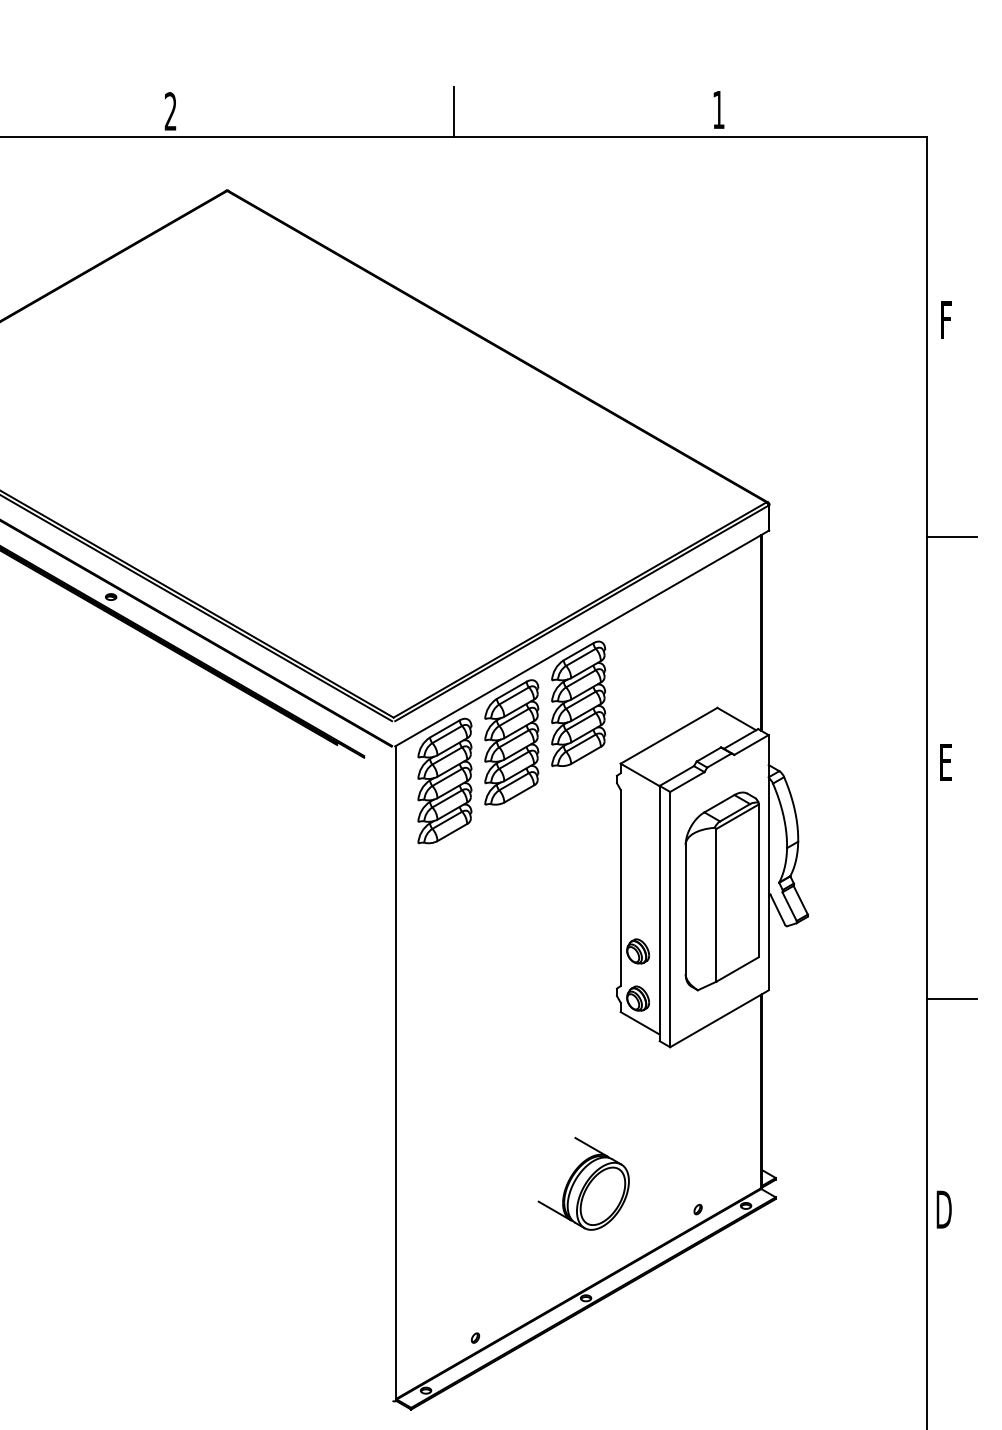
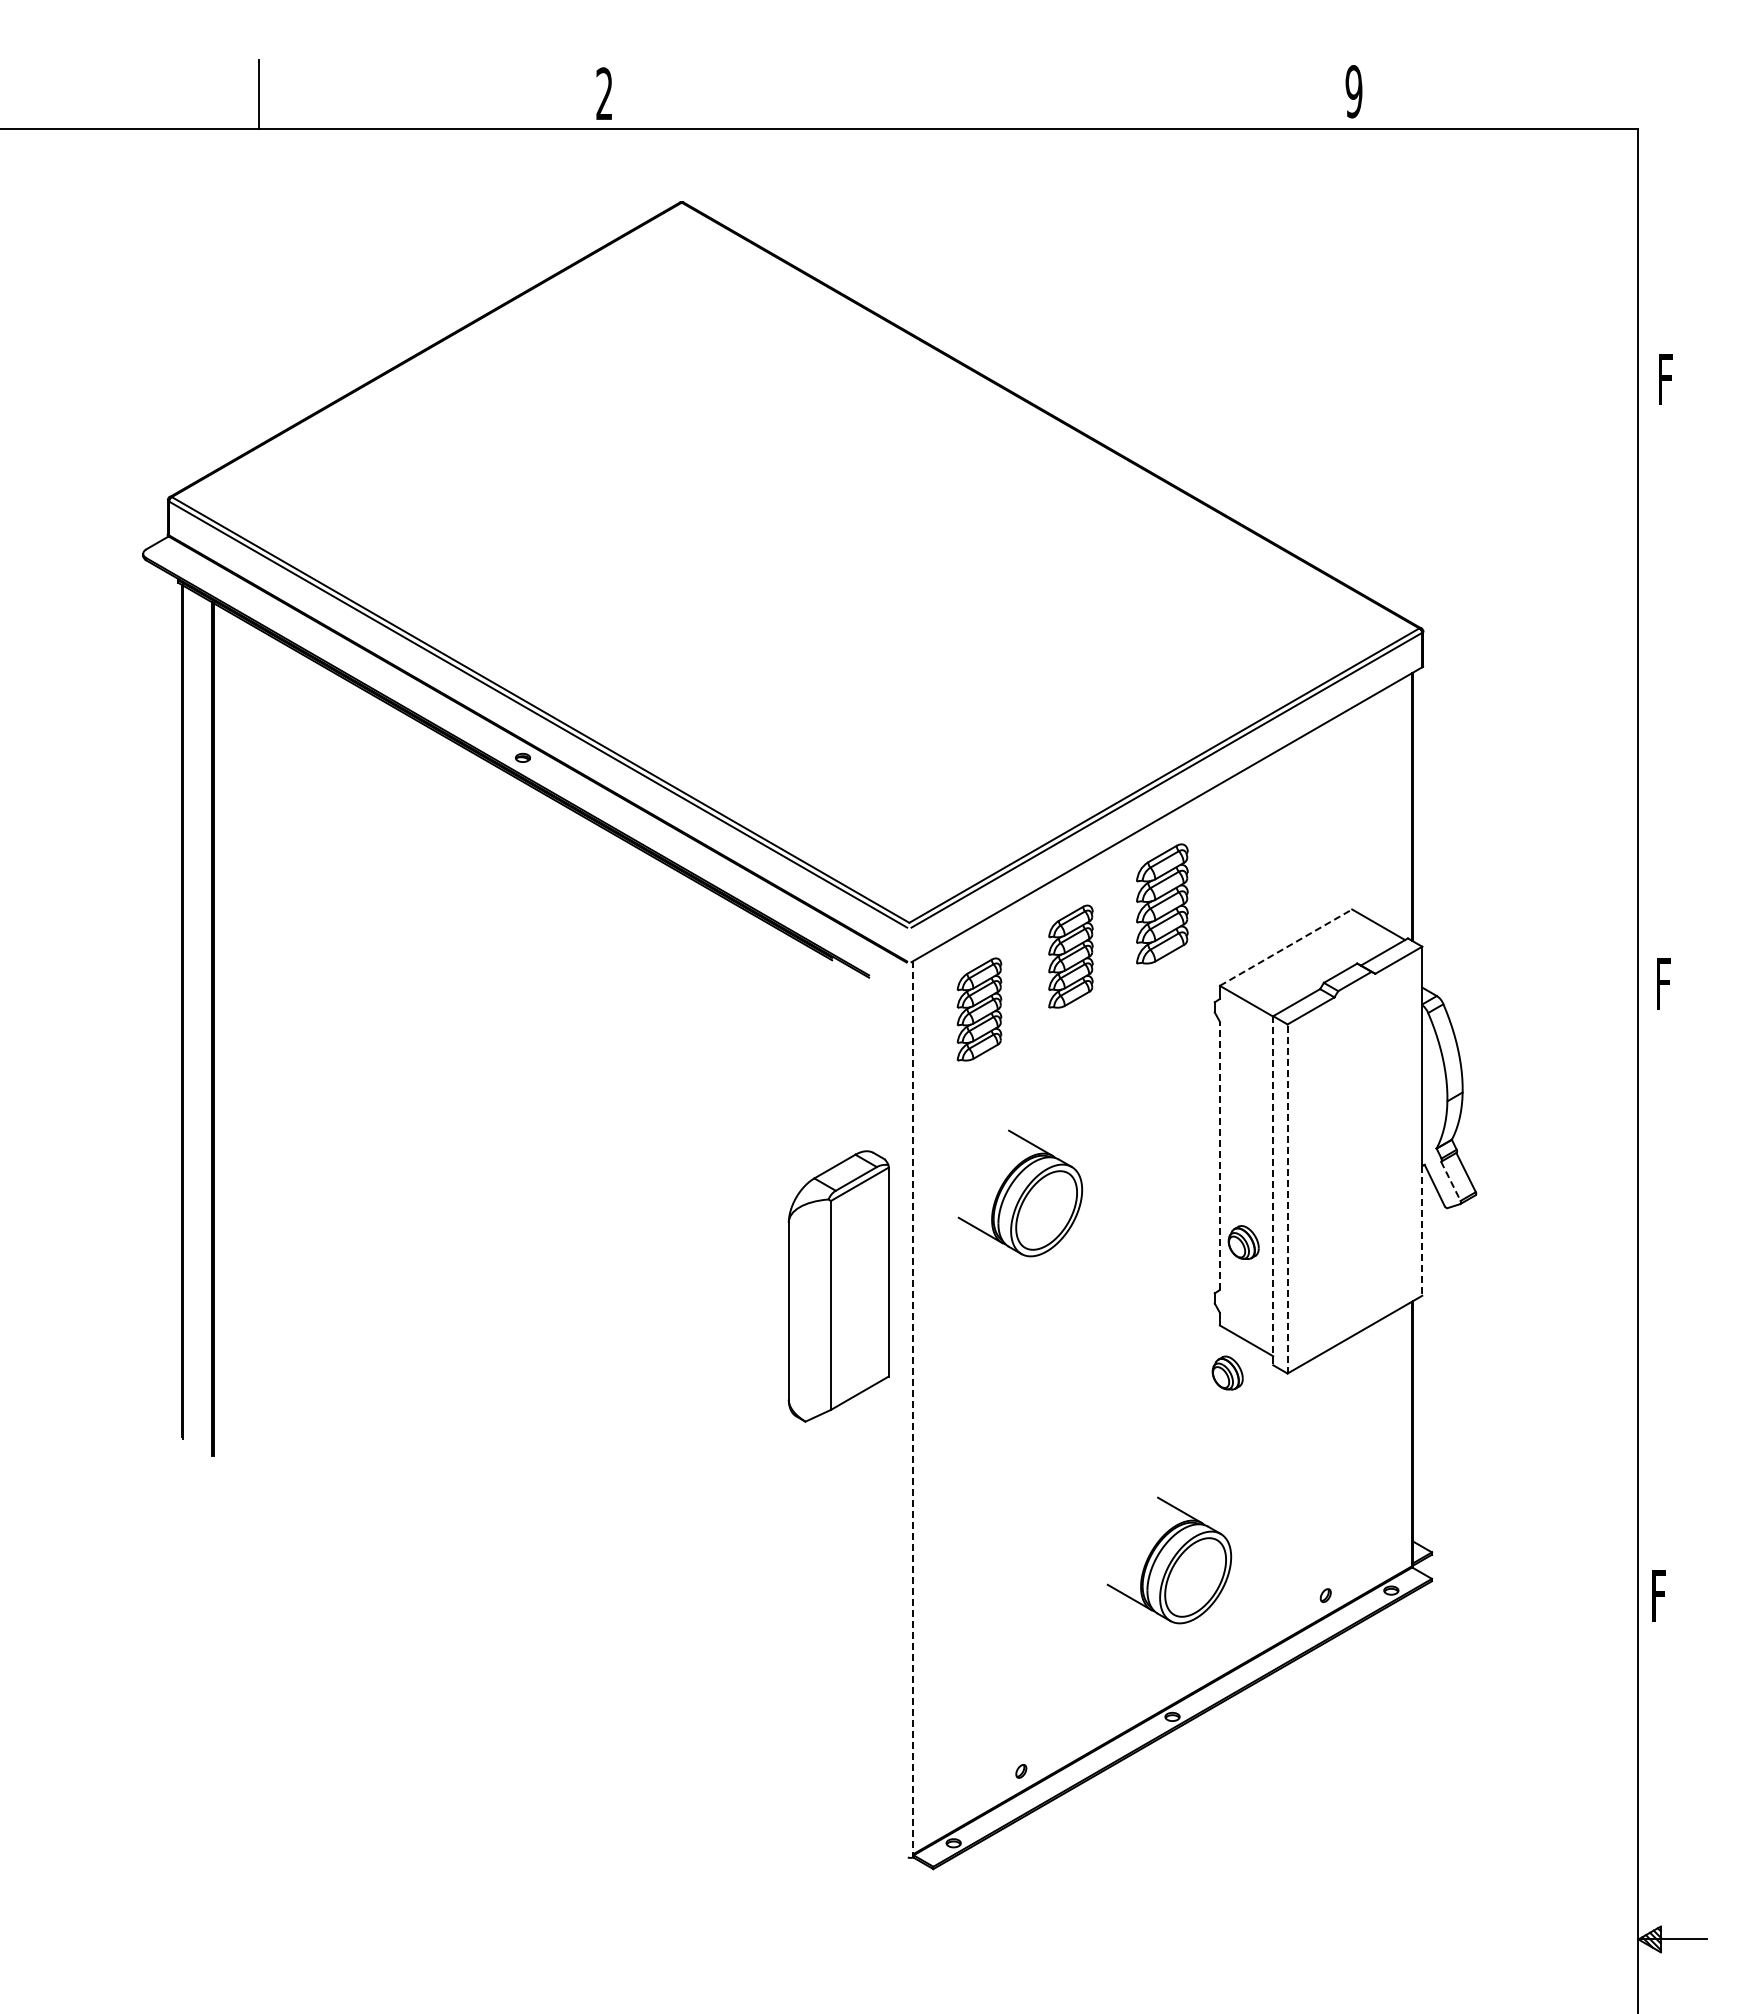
text: (718, 109) -> (1353, 91), 1 -> 9
line: (454, 111) -> (992, 94), removed
line: (951, 536) -> (1672, 675), removed
part: (578, 703) -> (1162, 903), size x0.7
line: (669, 735) -> (1286, 947), solid -> dashed
part: (511, 742) -> (1070, 956), size x0.6
text: (947, 762) -> (1666, 983), E -> F
part: (444, 781) -> (979, 1009), size x0.6
line: (620, 887) -> (1219, 1155), solid -> dashed
part: (722, 891) -> (838, 1286), moved
line: (789, 906) -> (1450, 1181), solid -> dashed
line: (659, 913) -> (1273, 1190), solid -> dashed
part: (474, 915) -> (1020, 1193), added
line: (670, 919) -> (1287, 1199), solid -> dashed
line: (768, 943) -> (1422, 1231), solid -> dashed
part: (637, 998) -> (1227, 1372), moved
line: (951, 998) -> (1672, 1307), removed
line: (396, 1072) -> (913, 1407), solid -> dashed
text: (944, 1209) -> (1662, 1595), D -> F

